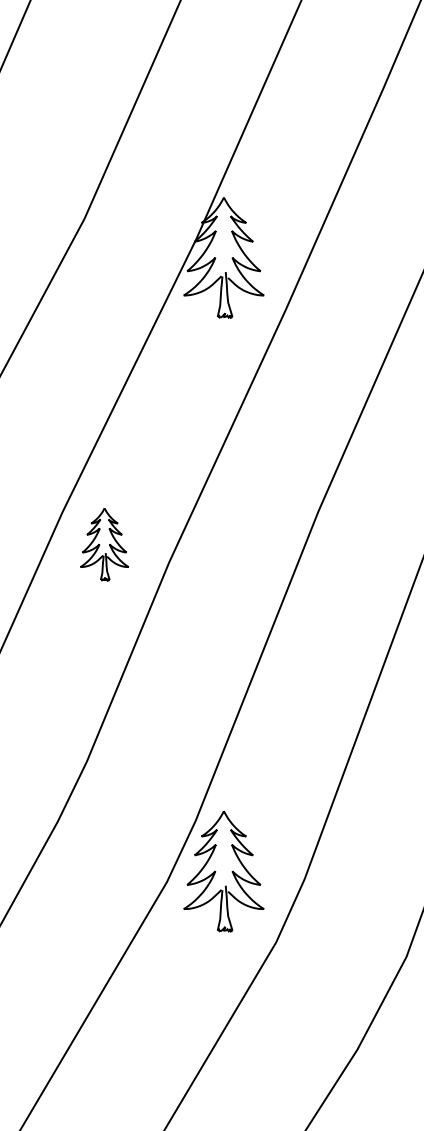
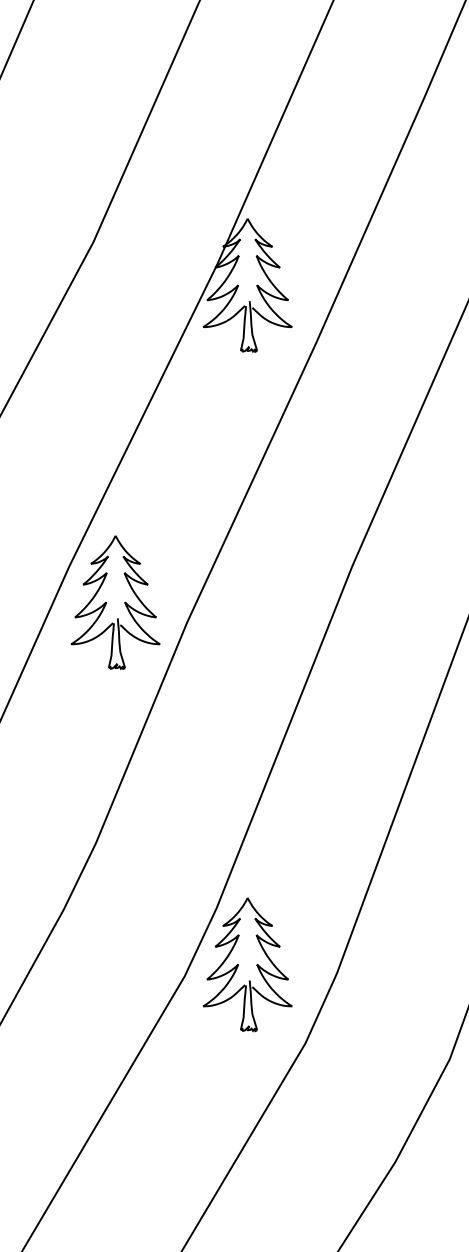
part: (104, 544) -> (115, 602), size x1.67

